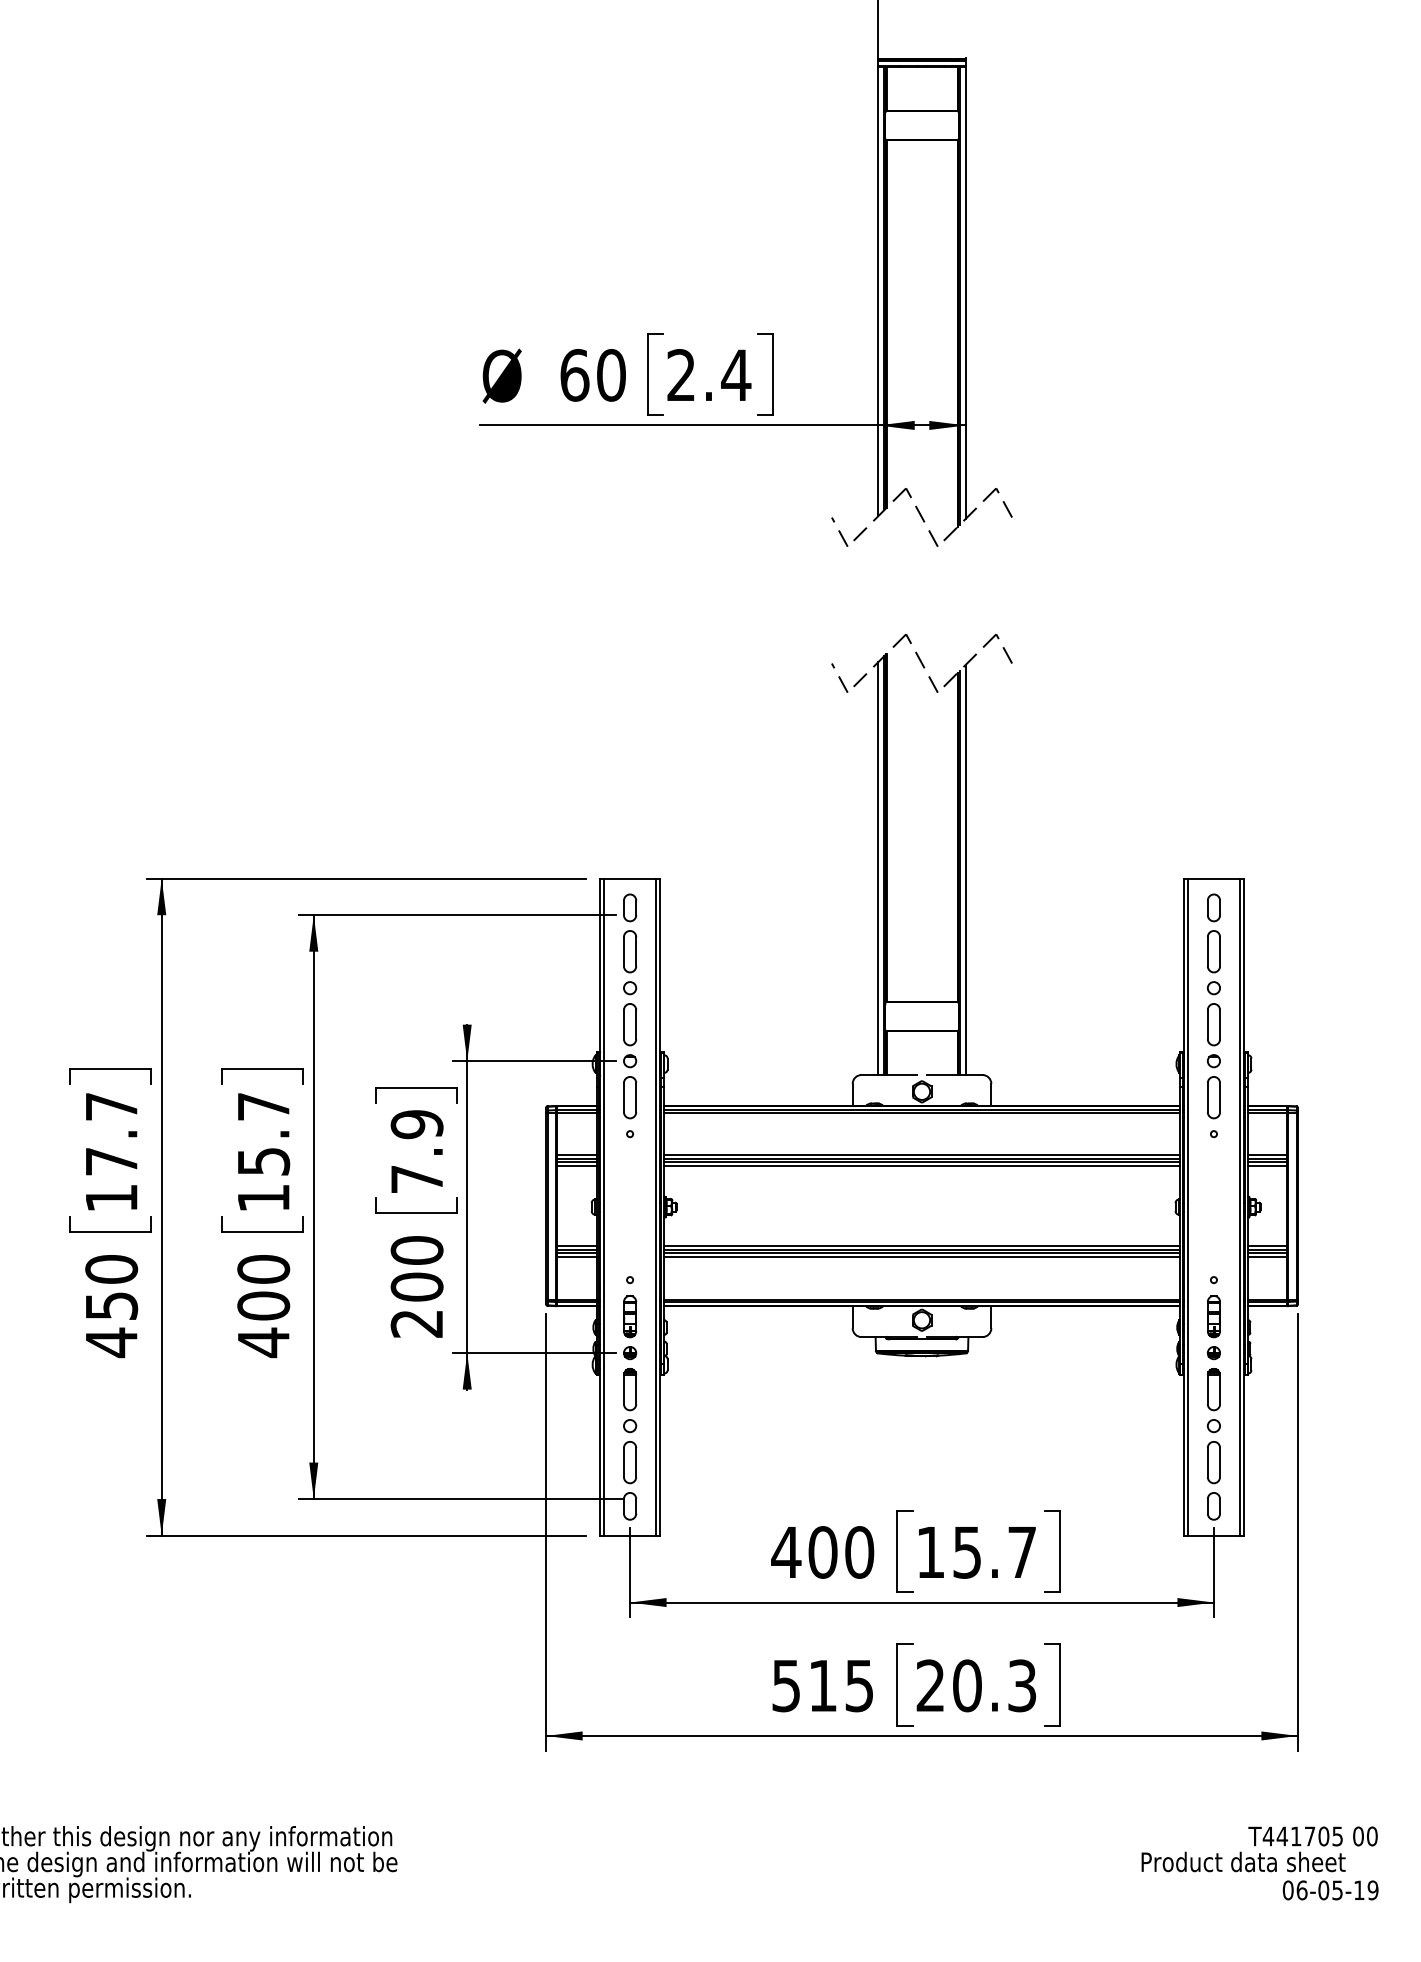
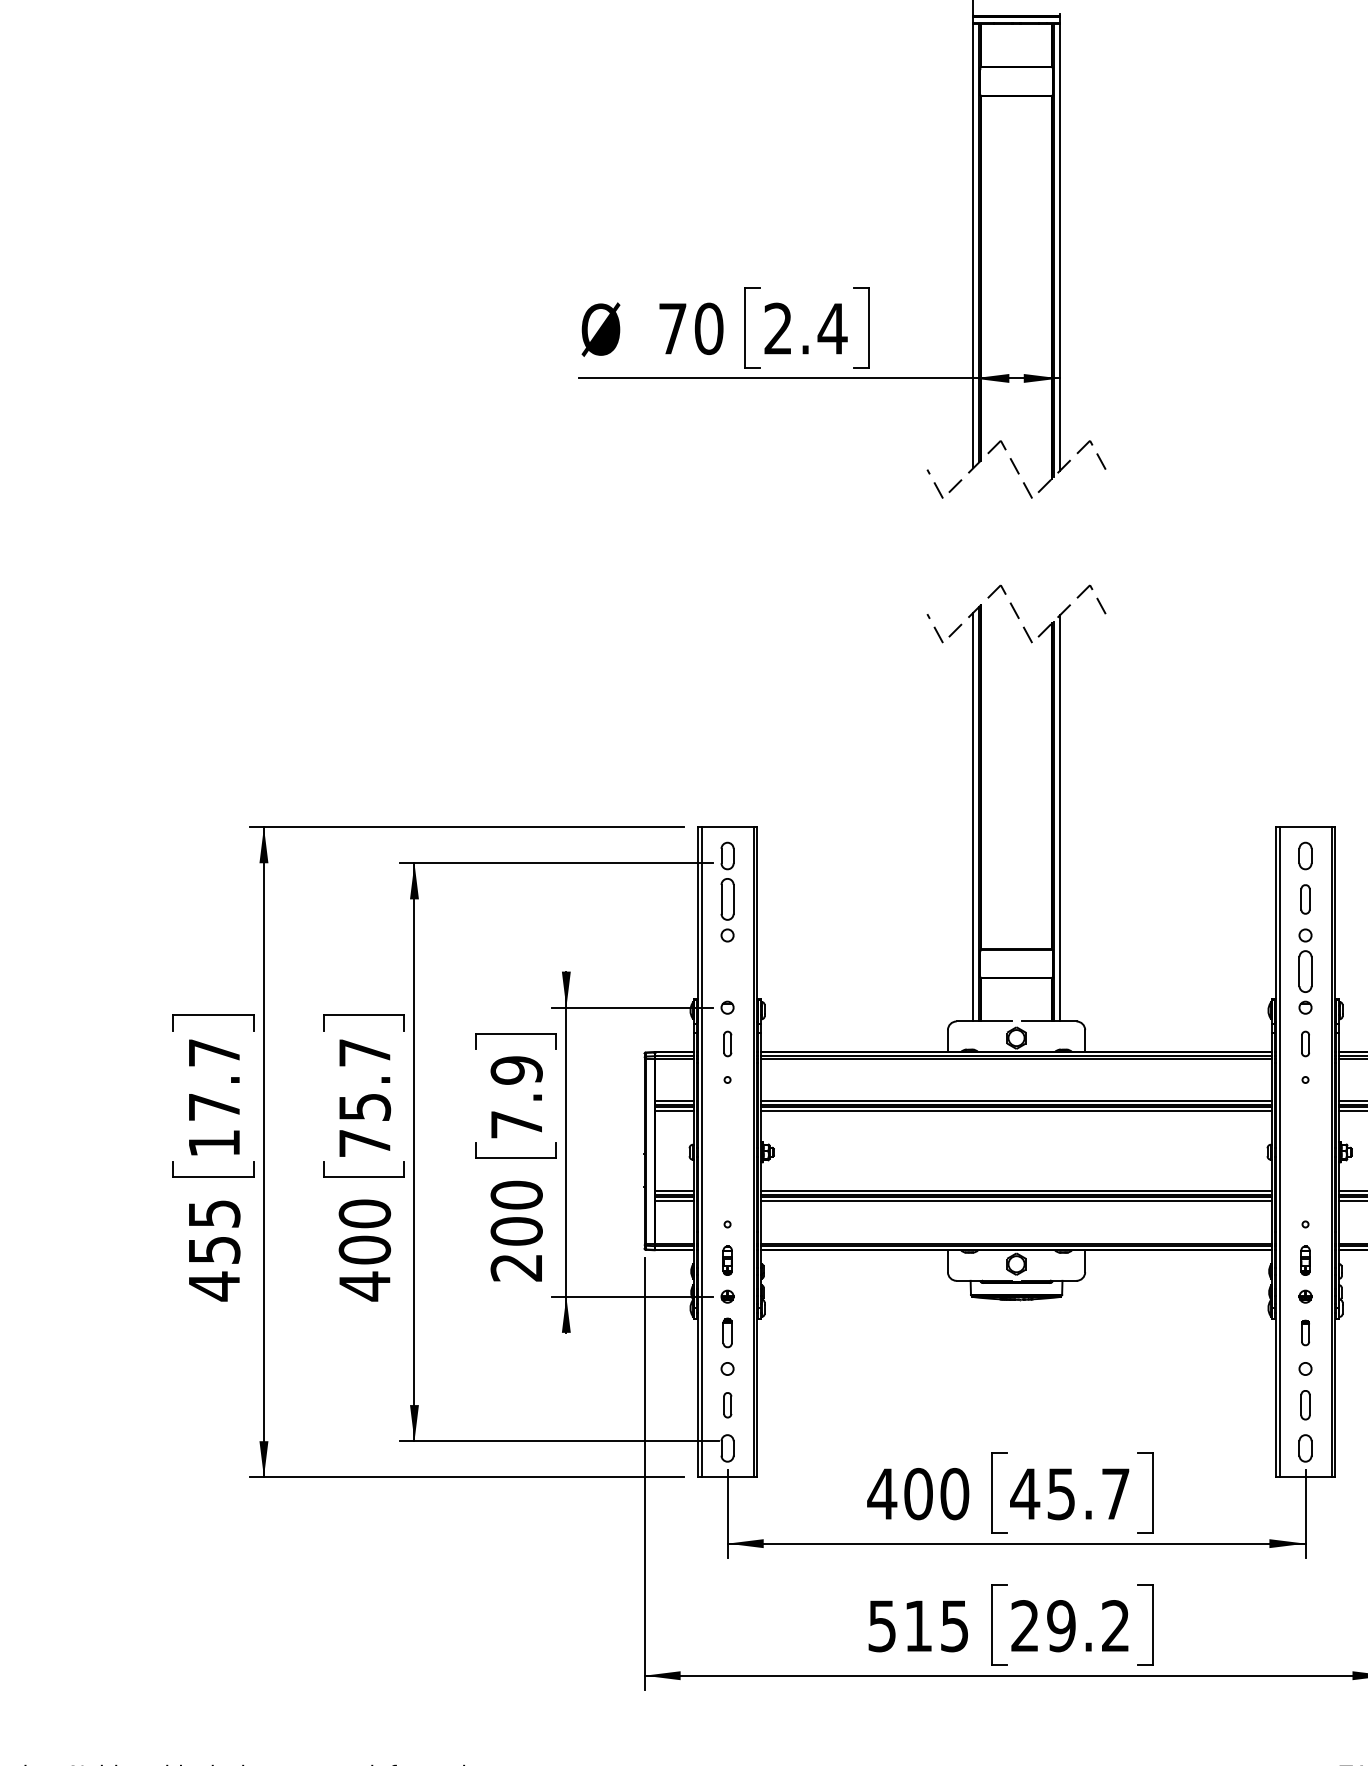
text: (574, 375) -> (672, 329), 60 -> 70
part: (1213, 951) -> (1305, 899), size x0.7
part: (630, 1024) -> (727, 971), removed
part: (630, 1097) -> (727, 1043), size x0.6
part: (1213, 1097) -> (1305, 1043), size x0.6
text: (263, 1197) -> (364, 1142), 15.7 -> 75.7
text: (111, 1269) -> (214, 1213), 450 -> 455
part: (630, 1316) -> (727, 1260), size x0.7
part: (1213, 1316) -> (1305, 1260), size x0.7
part: (630, 1389) -> (727, 1332), size x0.7
part: (1213, 1389) -> (1305, 1332), size x0.6
part: (630, 1462) -> (727, 1405), size x0.6
part: (1213, 1462) -> (1305, 1405), size x0.7
text: (930, 1552) -> (1024, 1494), 15.7 -> 45.7
text: (994, 1685) -> (1088, 1625), 20.3 -> 29.2

